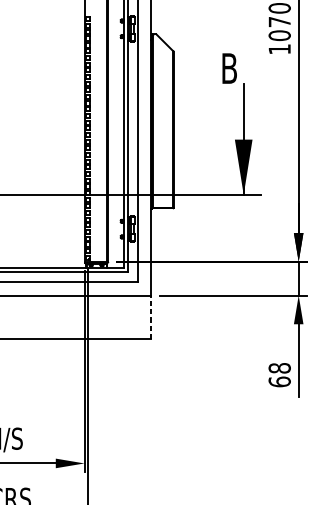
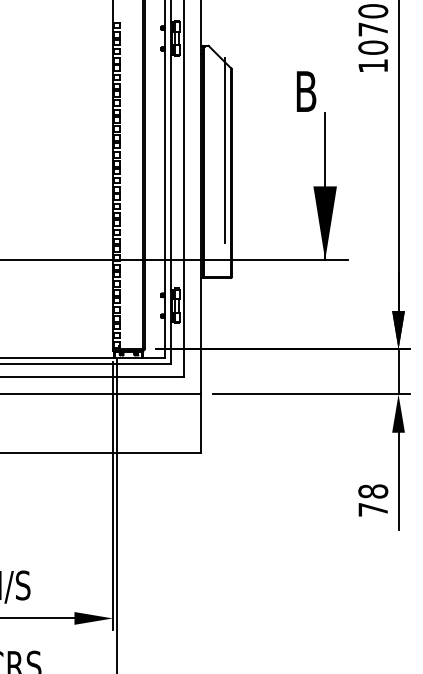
line: (168, 112) -> (224, 150), added
line: (151, 316) -> (201, 422), dashed -> solid
text: (279, 381) -> (373, 509), 68 -> 78

